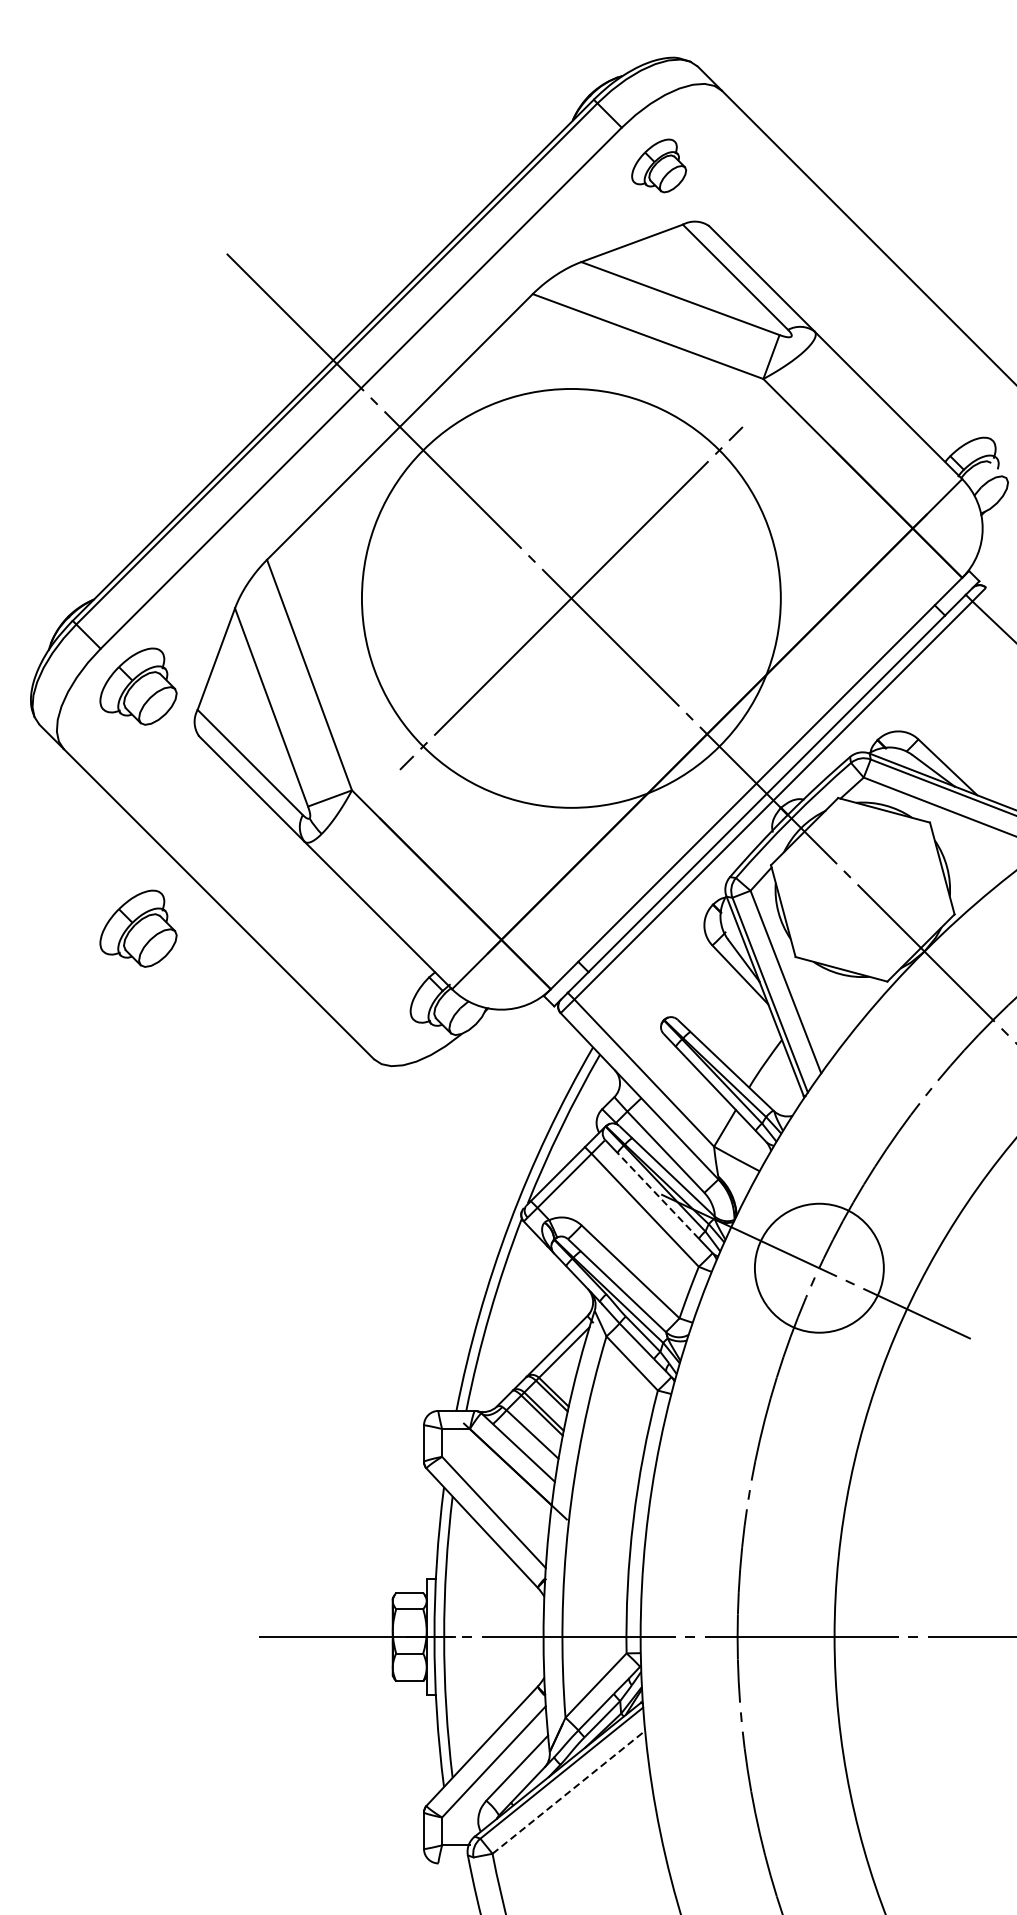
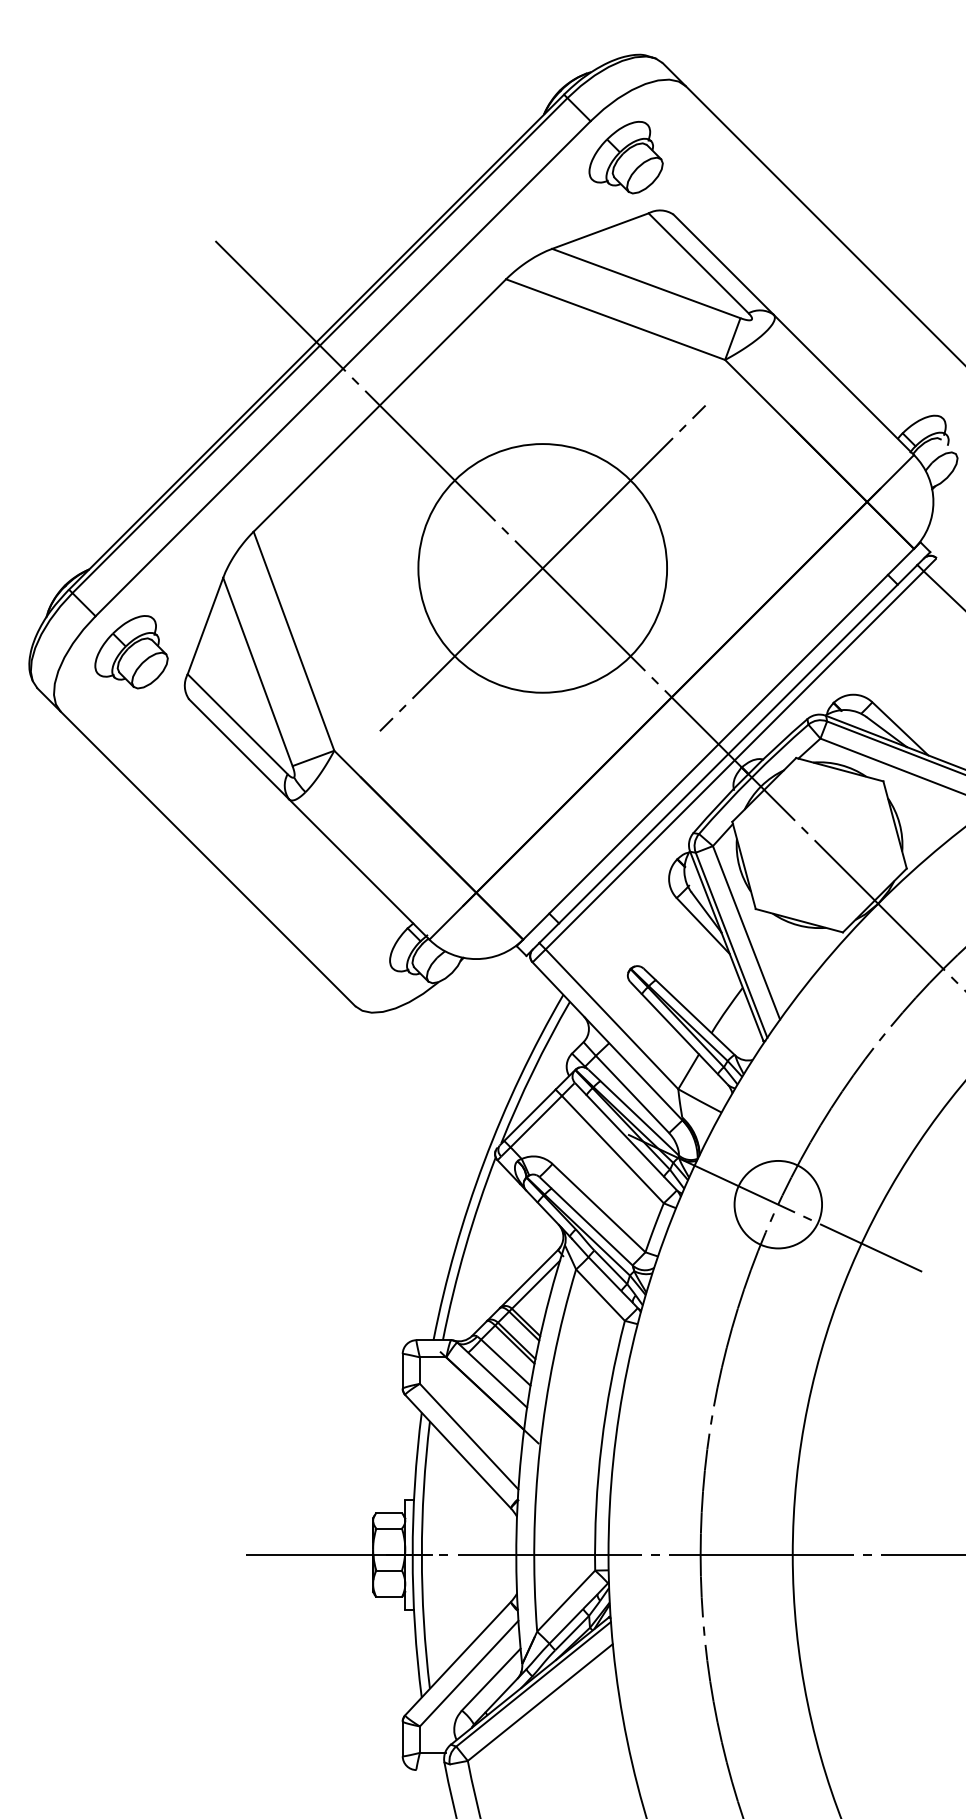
part: (658, 165) -> (625, 157), size x1.43
circle: (571, 598) -> (542, 568), size x0.62
part: (138, 929) -> (131, 882), removed
line: (657, 1195) -> (624, 1135), dashed -> solid
circle: (819, 1268) -> (778, 1204), size x0.71
line: (569, 1792) -> (540, 1702), dashed -> solid

